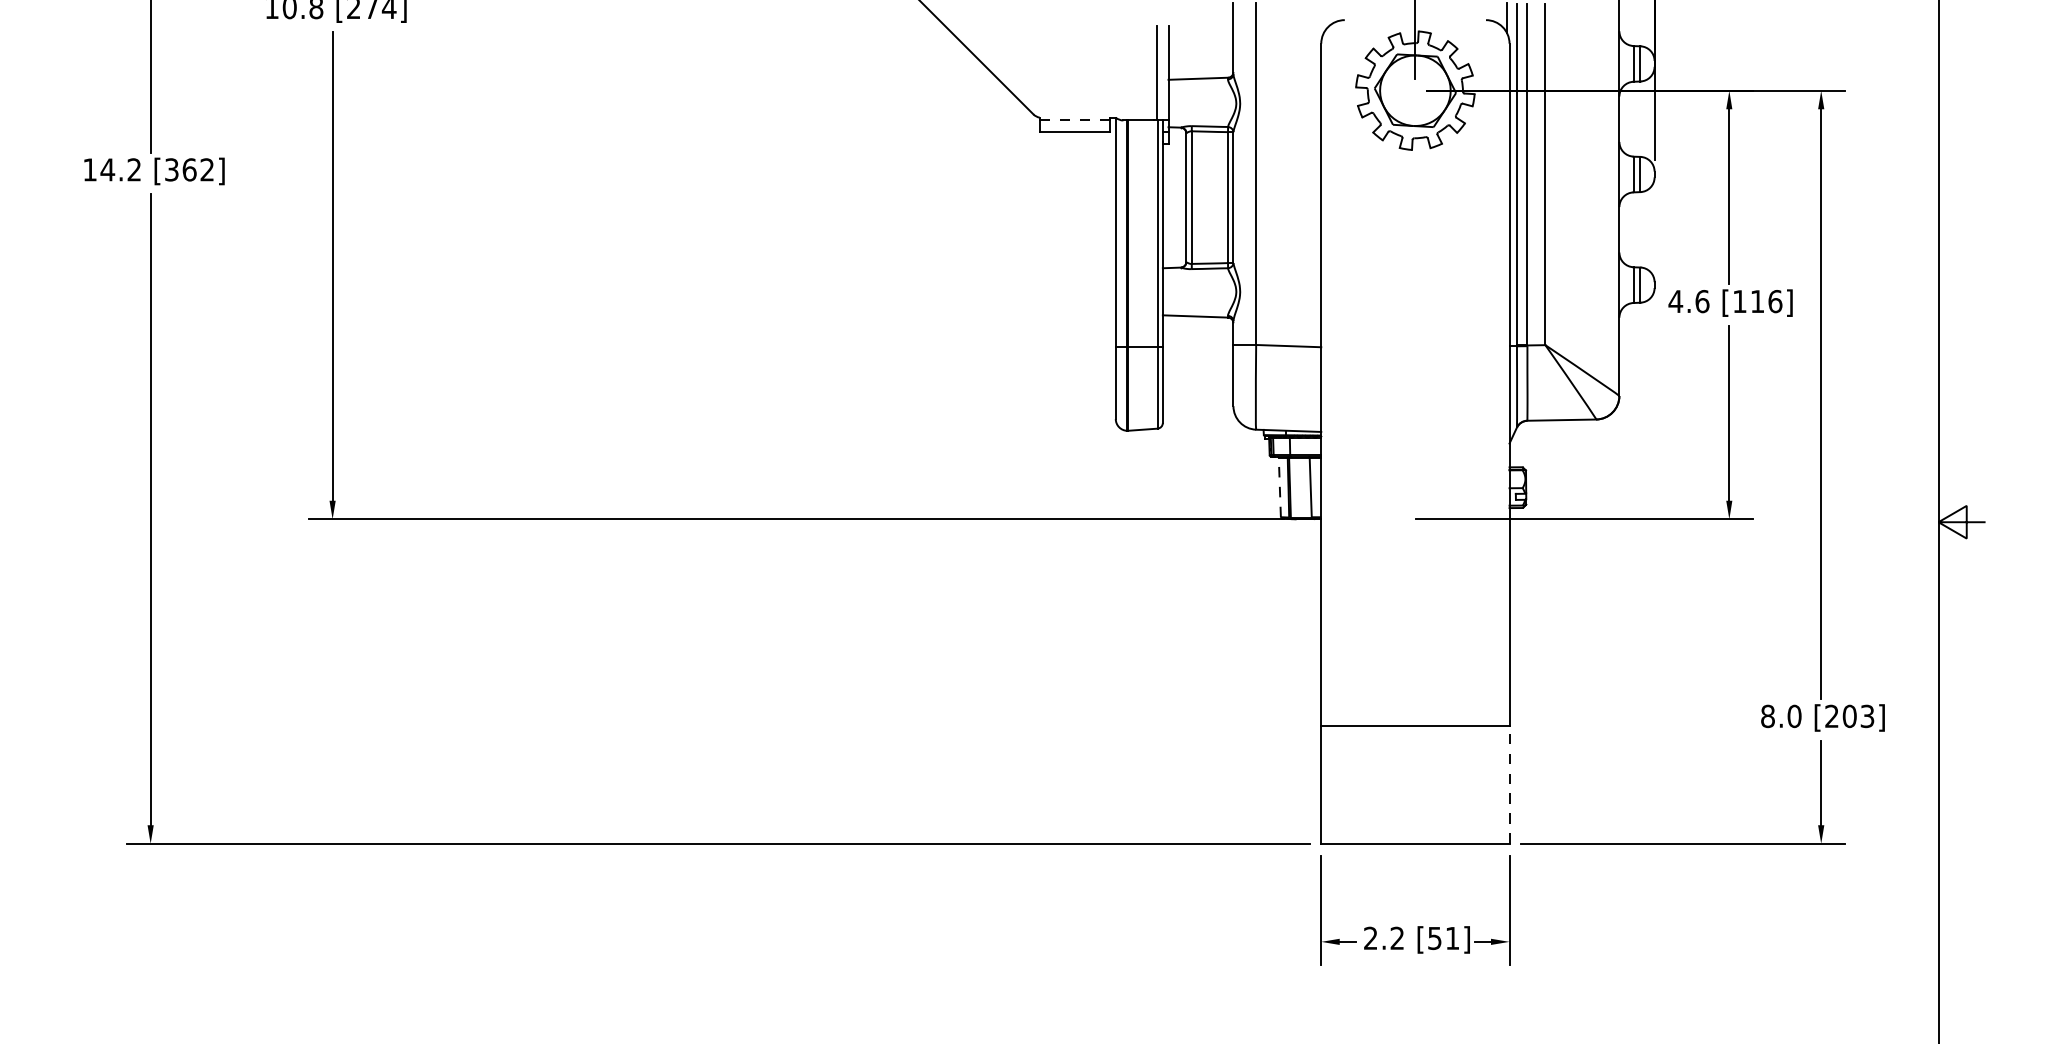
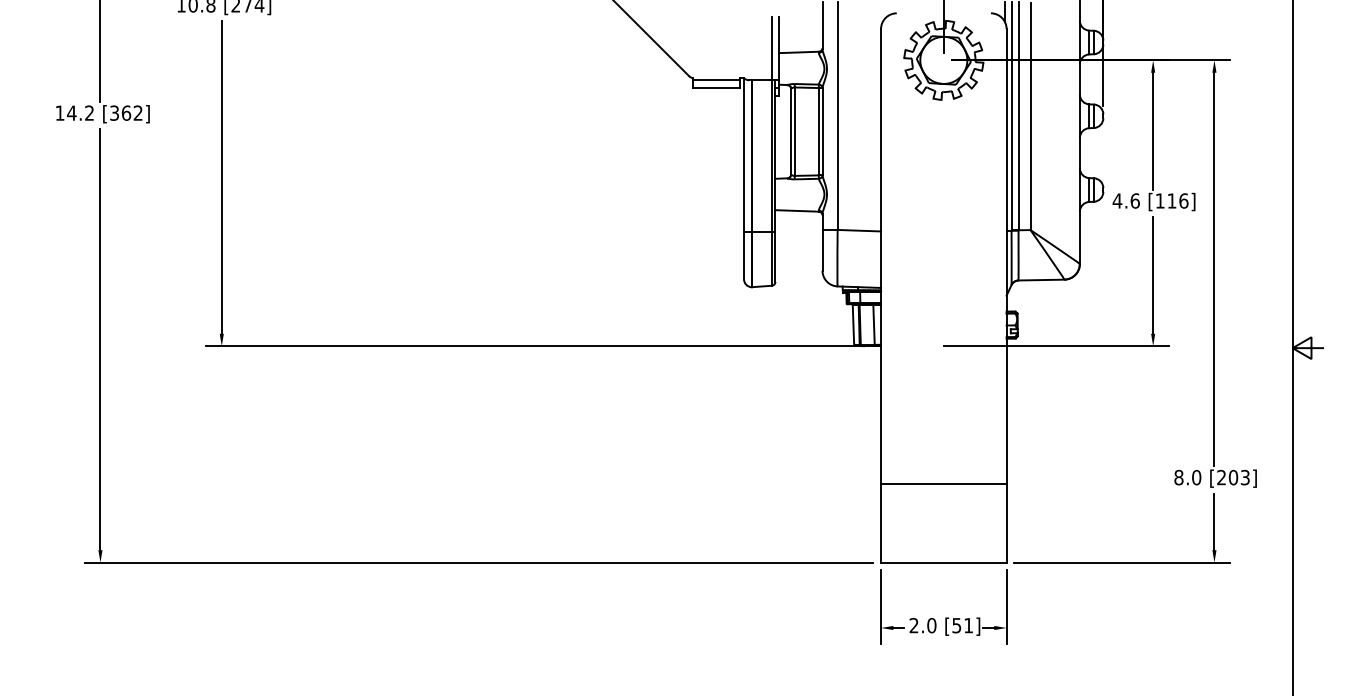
line: (1074, 120) -> (716, 80), dashed -> solid
line: (1279, 488) -> (853, 325), dashed -> solid
line: (1509, 783) -> (1006, 522), dashed -> solid
text: (1396, 938) -> (931, 625), 2.2 -> 2.0

